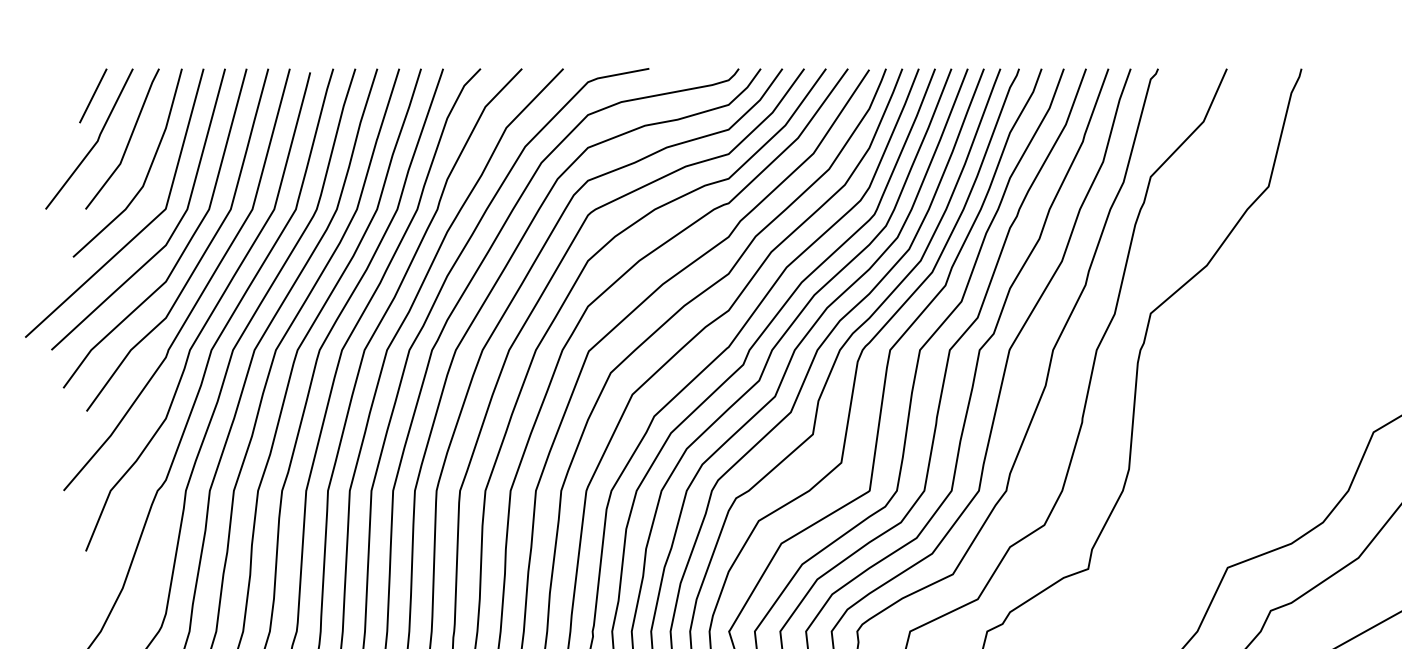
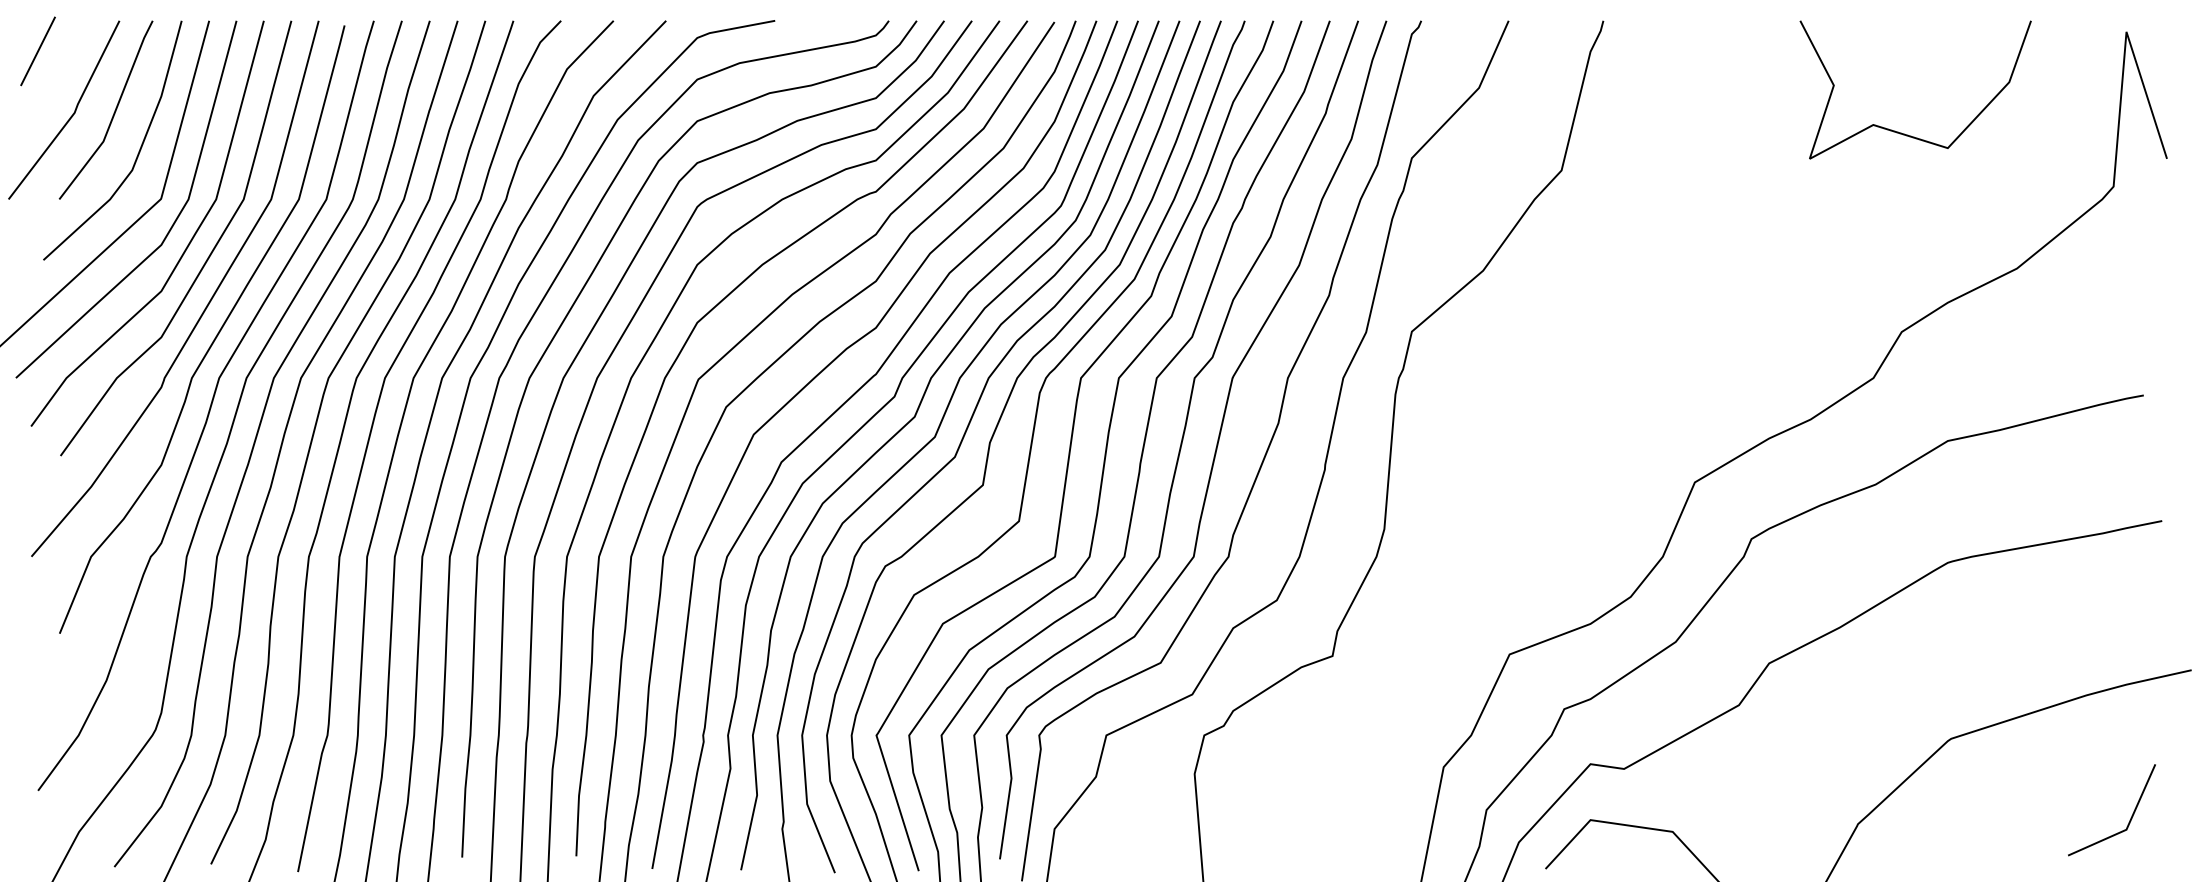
line: (92, 96) -> (37, 51), moved

